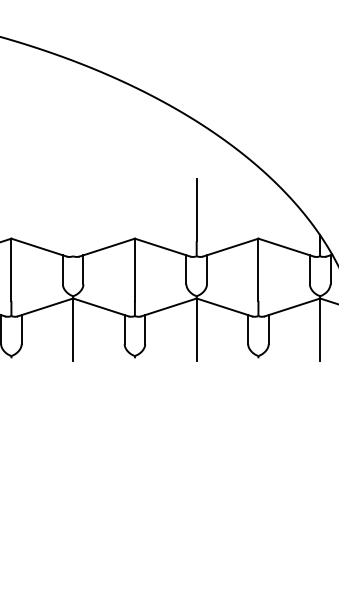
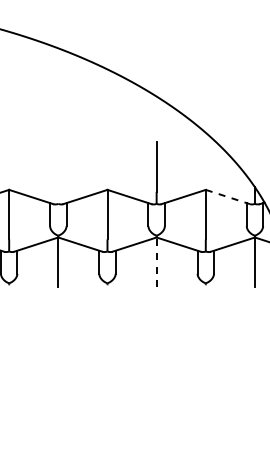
line: (286, 248) -> (228, 197), solid -> dashed
line: (196, 329) -> (156, 262), solid -> dashed

